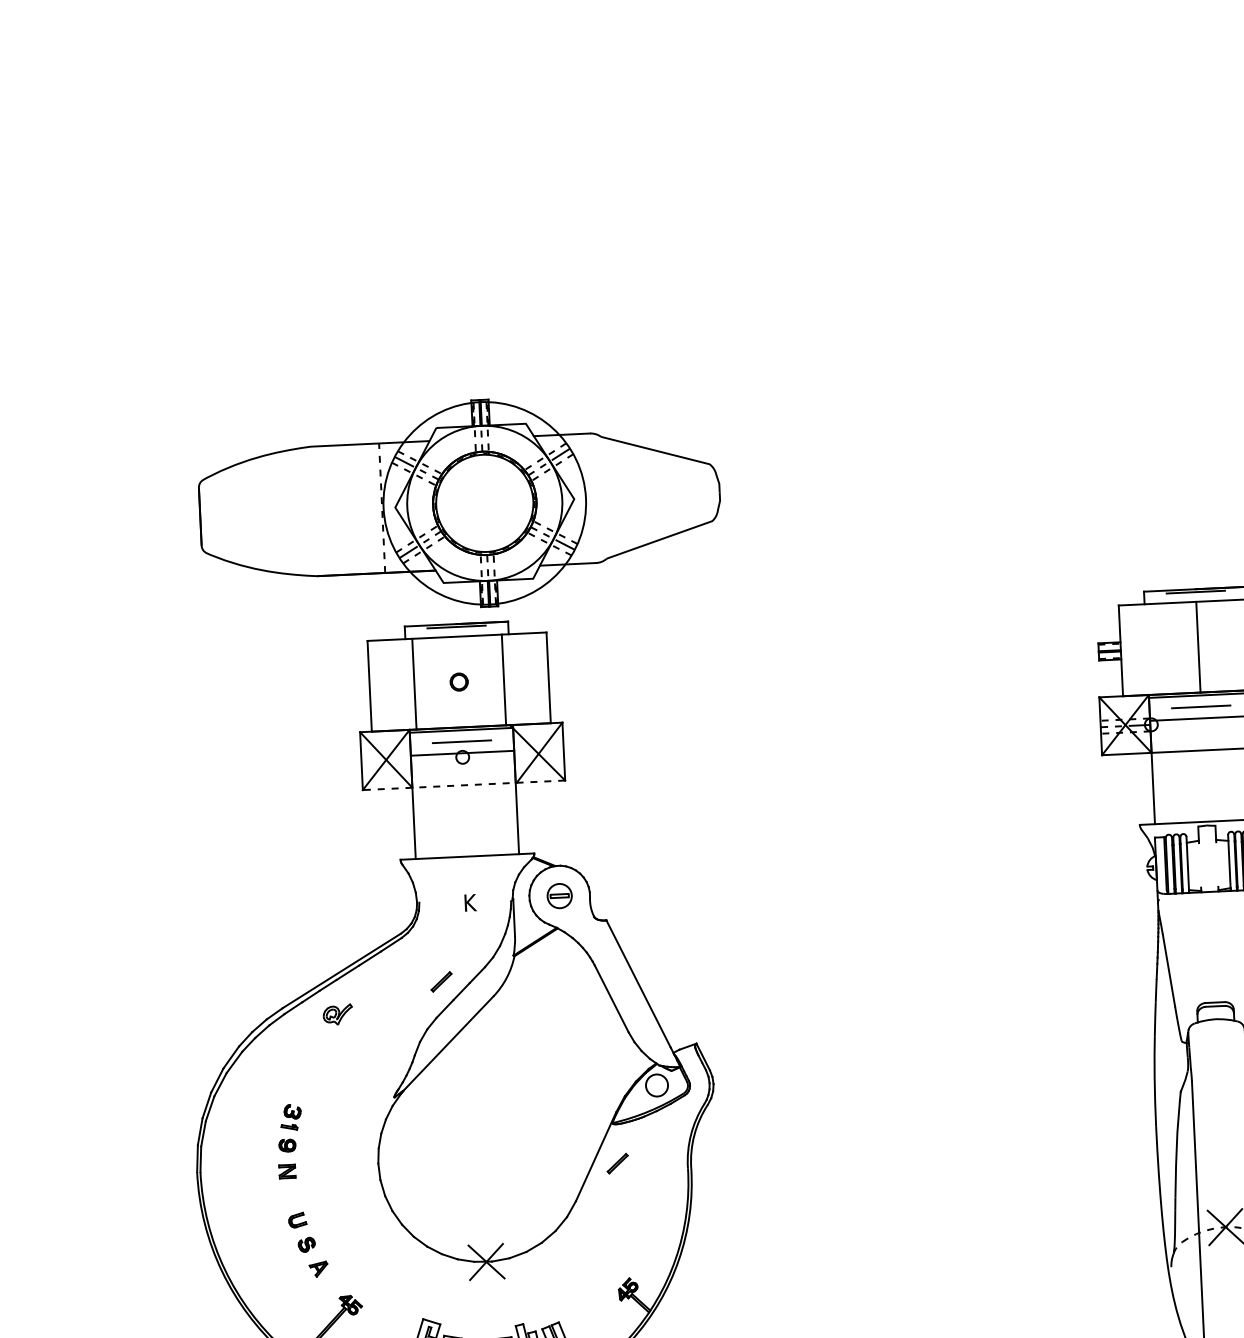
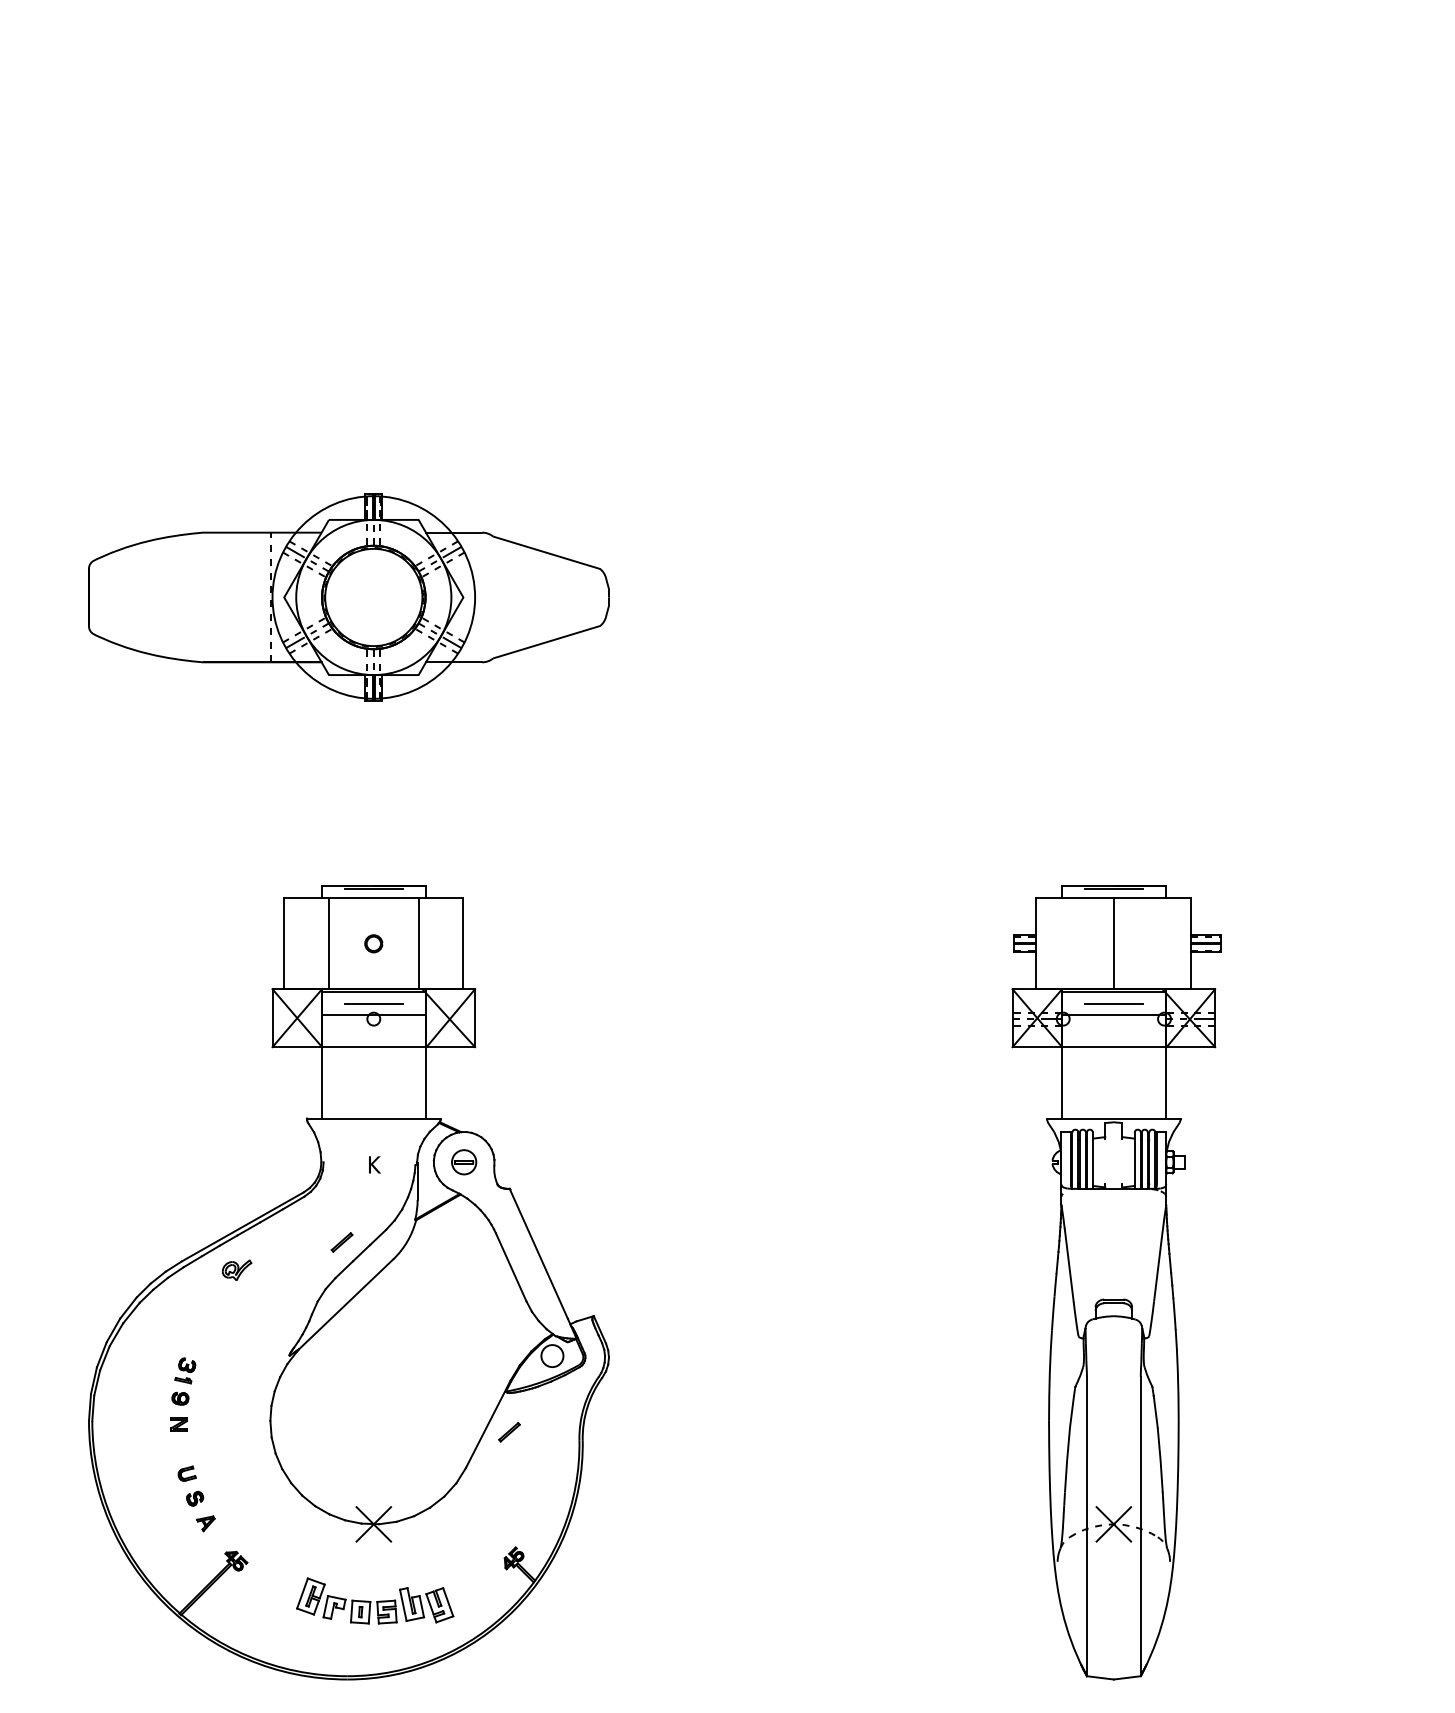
part: (459, 504) -> (348, 597), moved
line: (463, 785) -> (373, 1047), dashed -> solid

